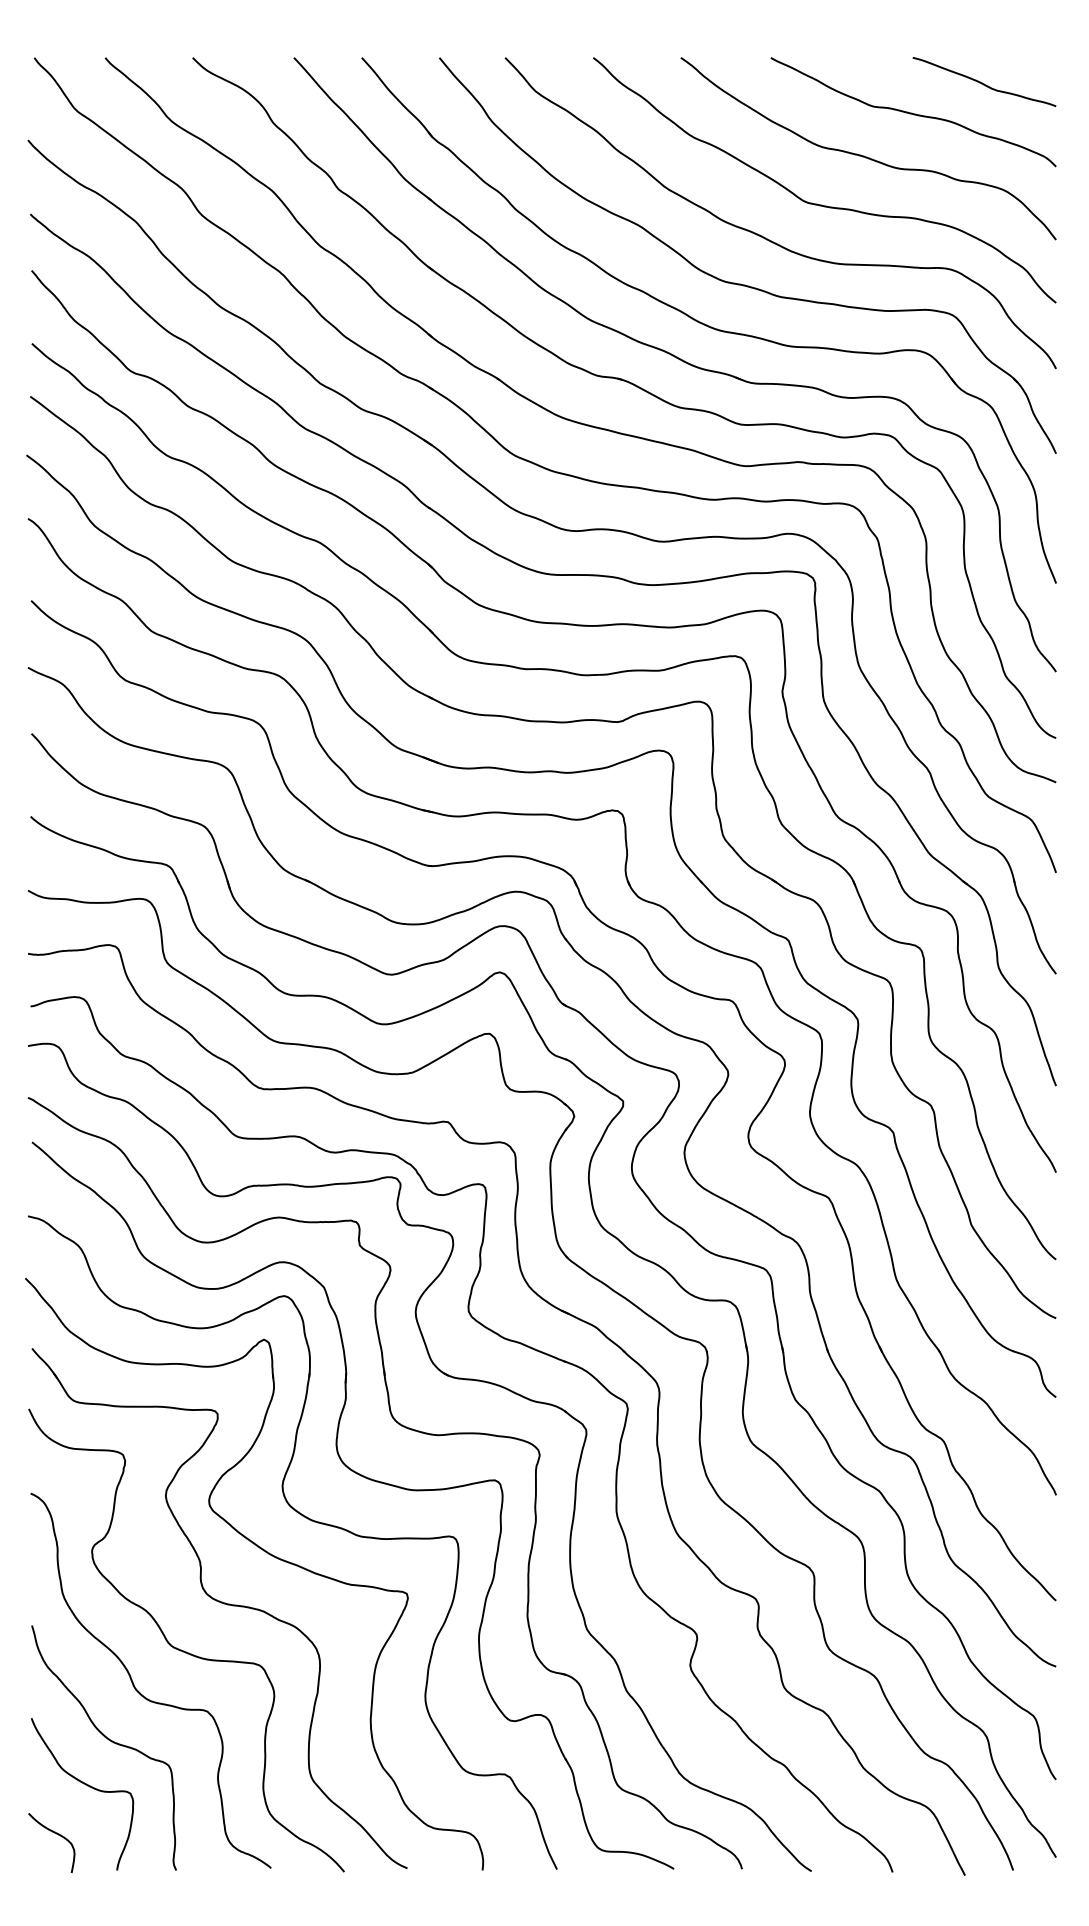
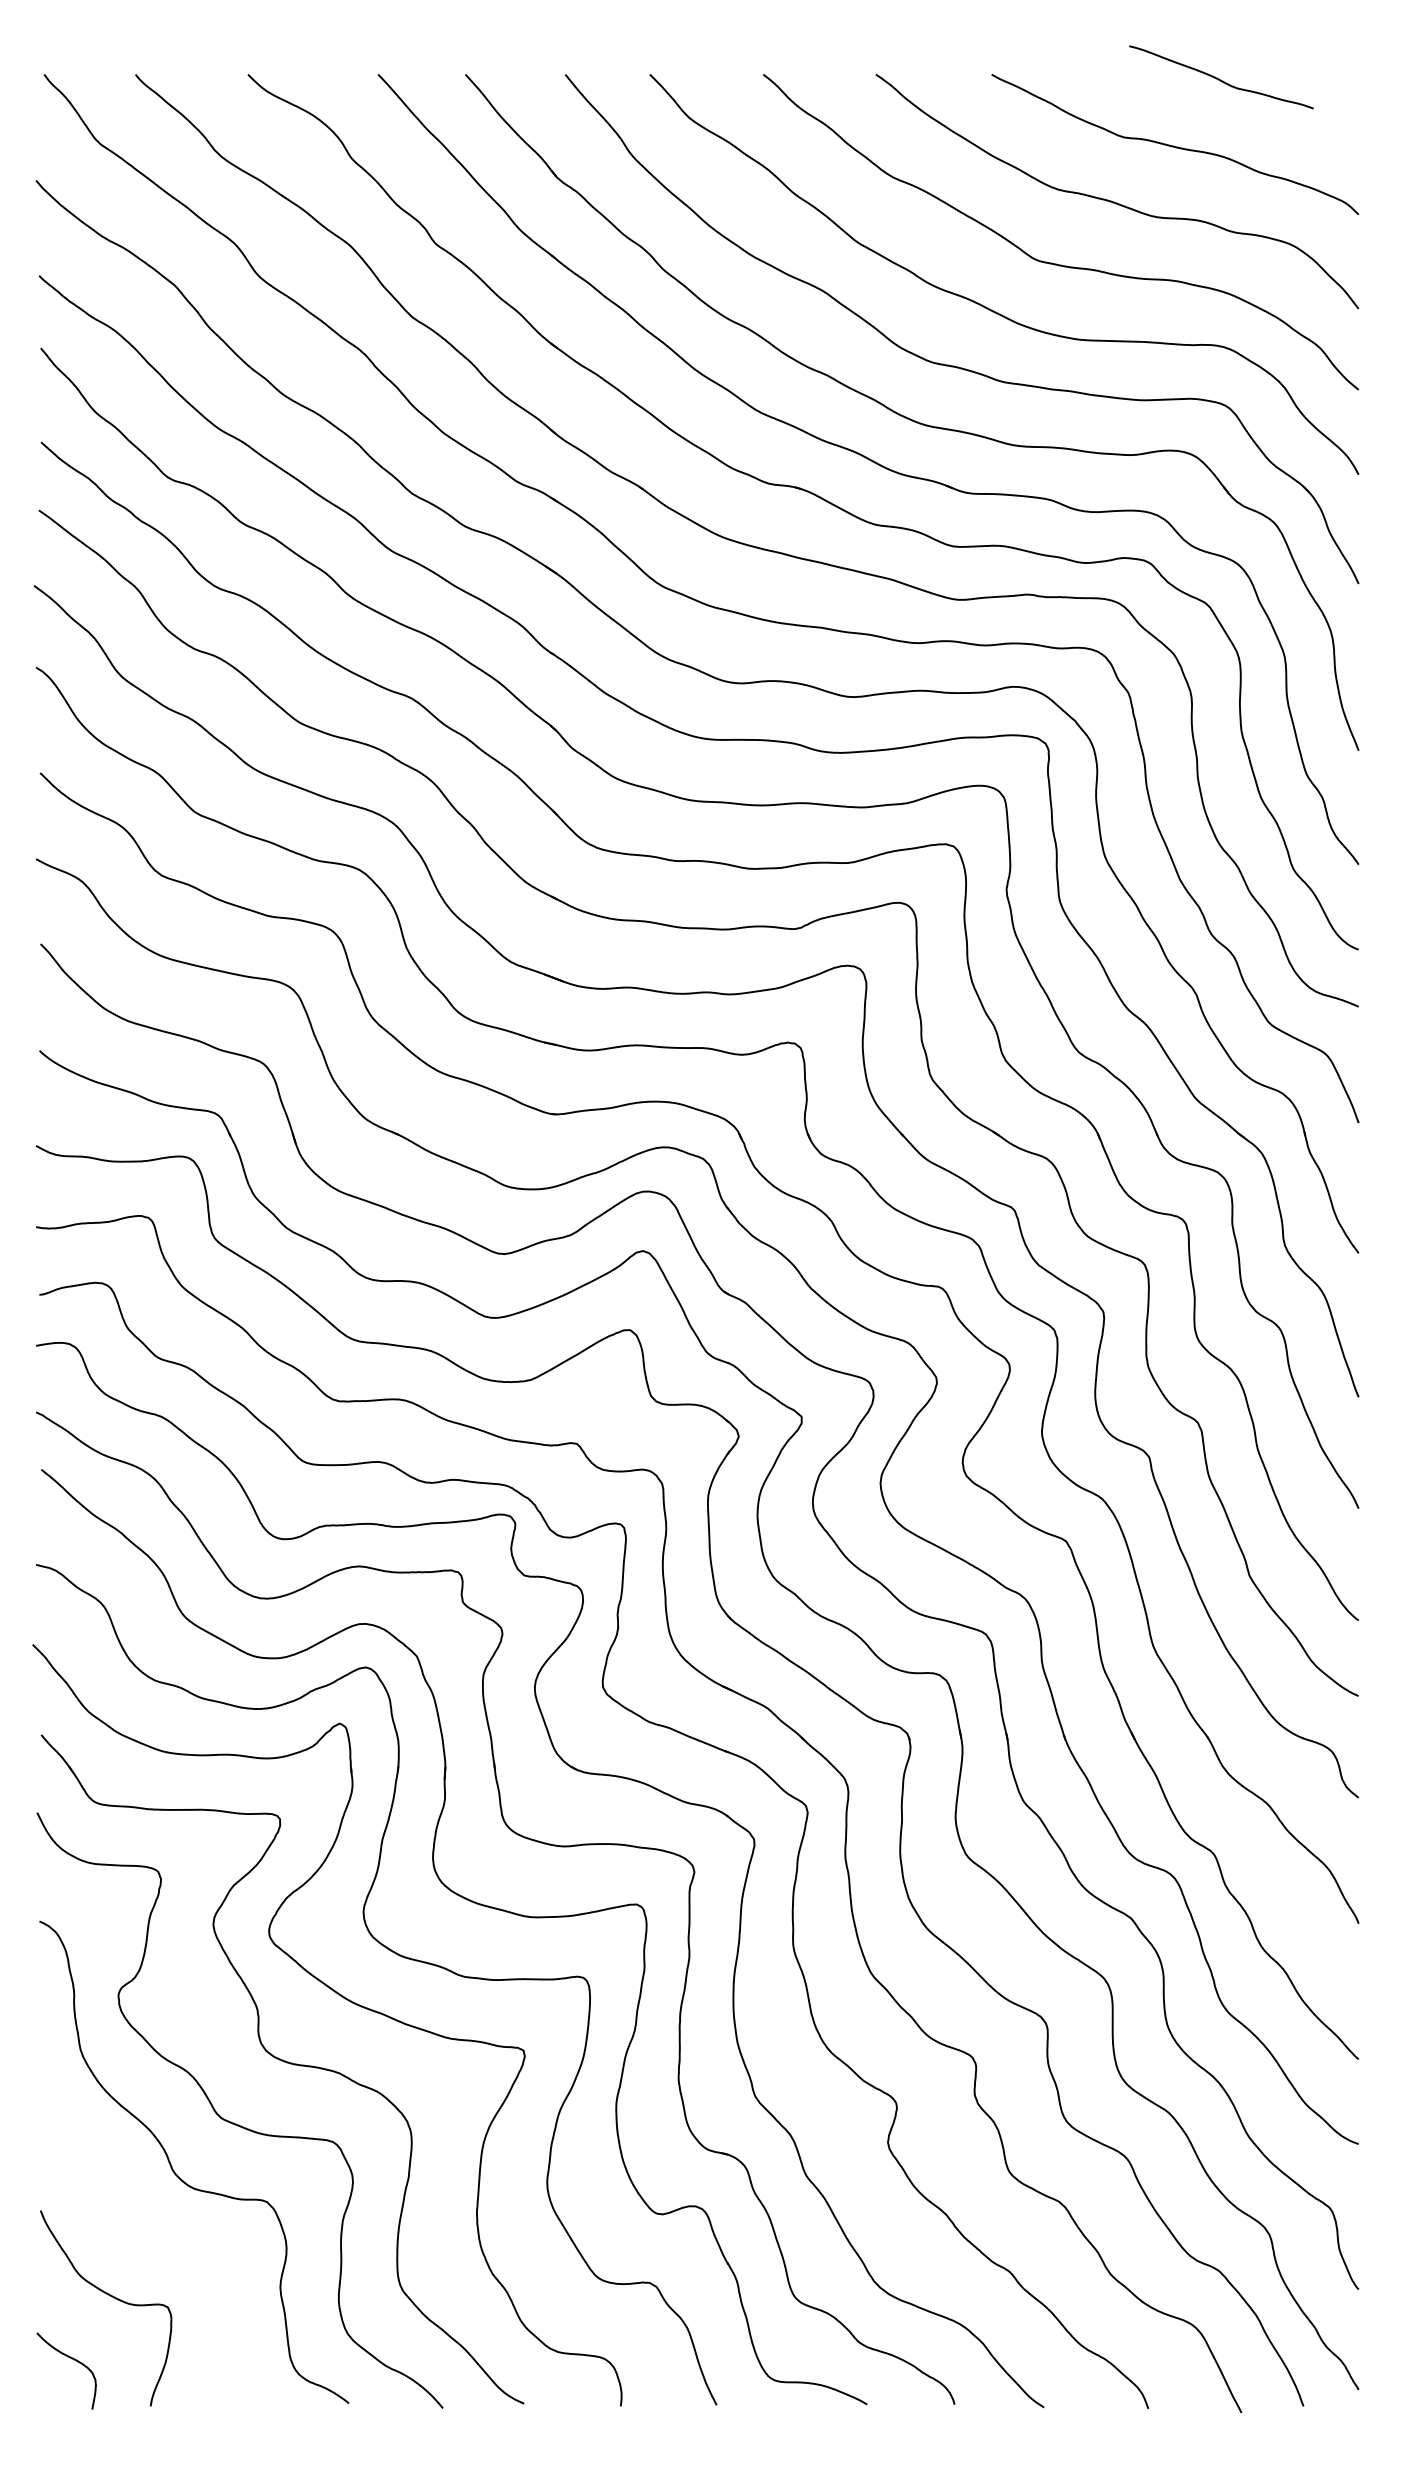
curve: (984, 83) -> (1221, 79), moved
curve: (108, 1740) -> (139, 2239), removed

